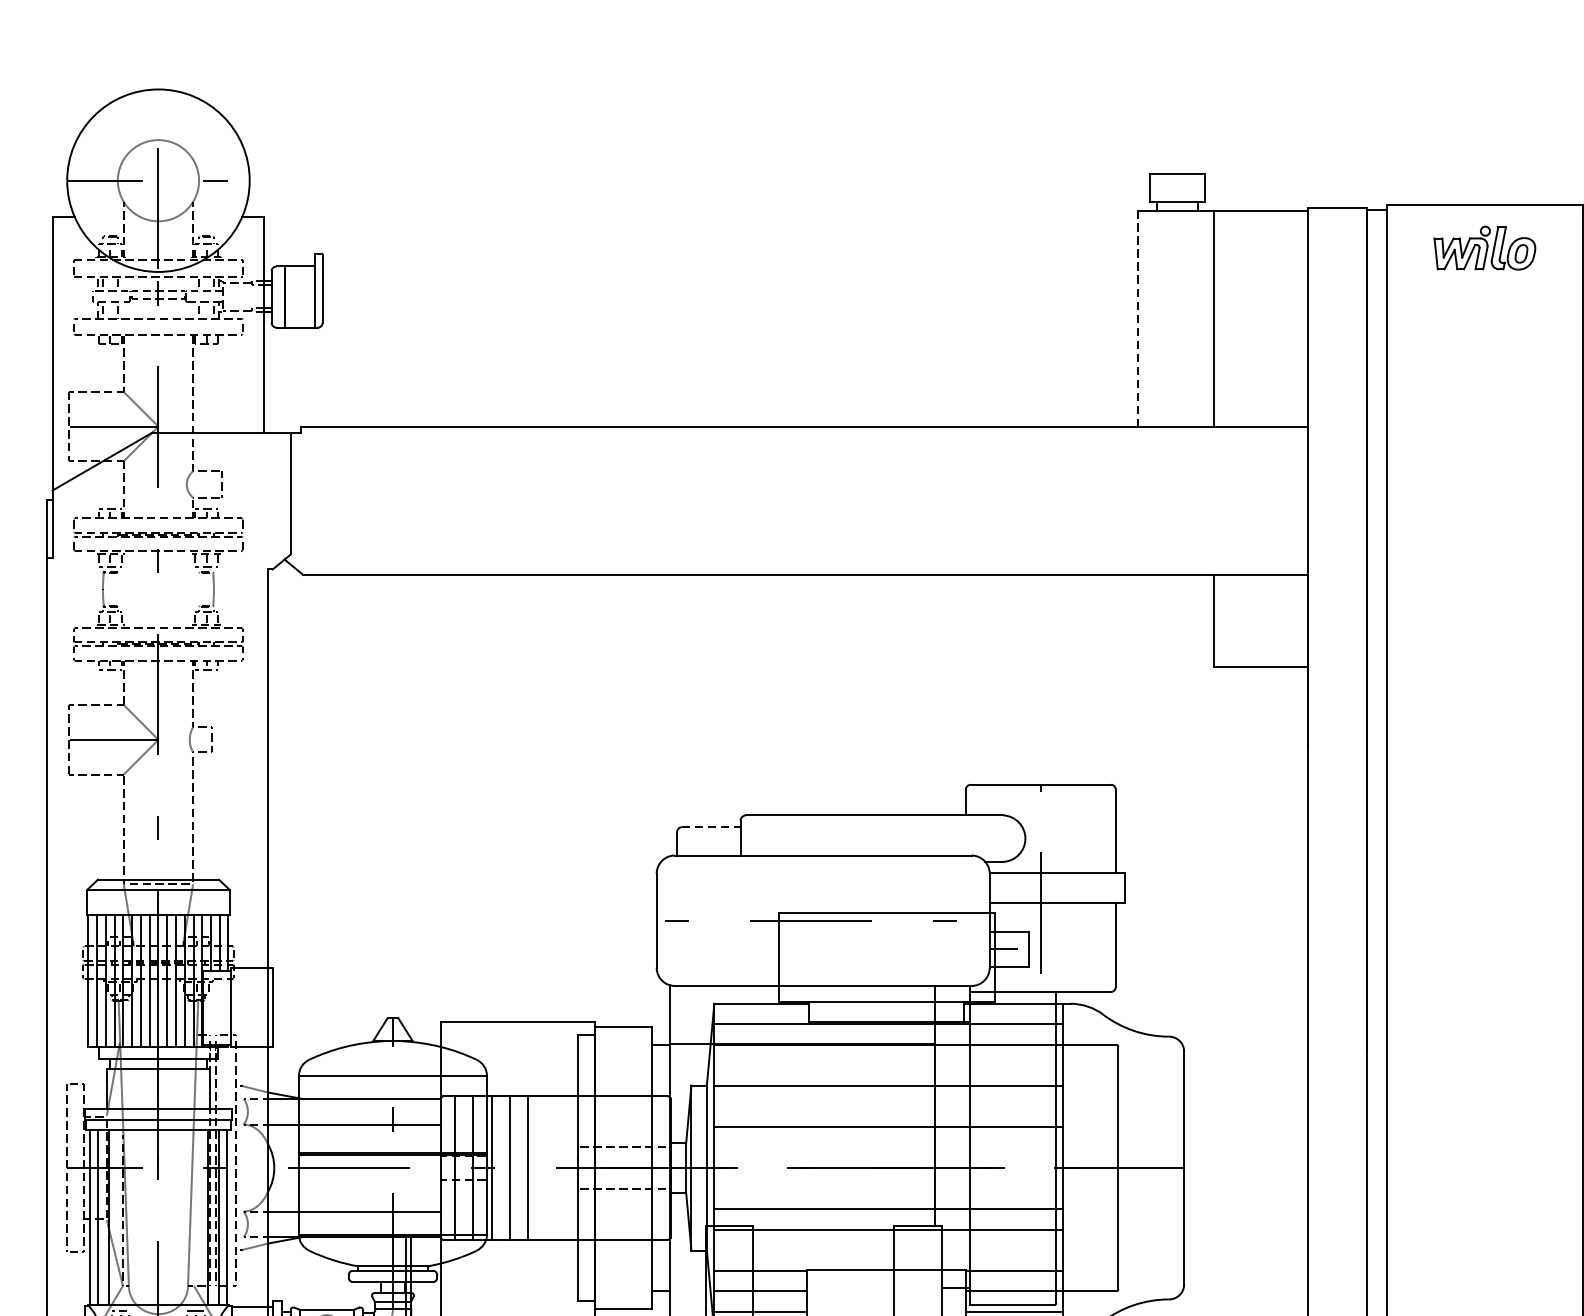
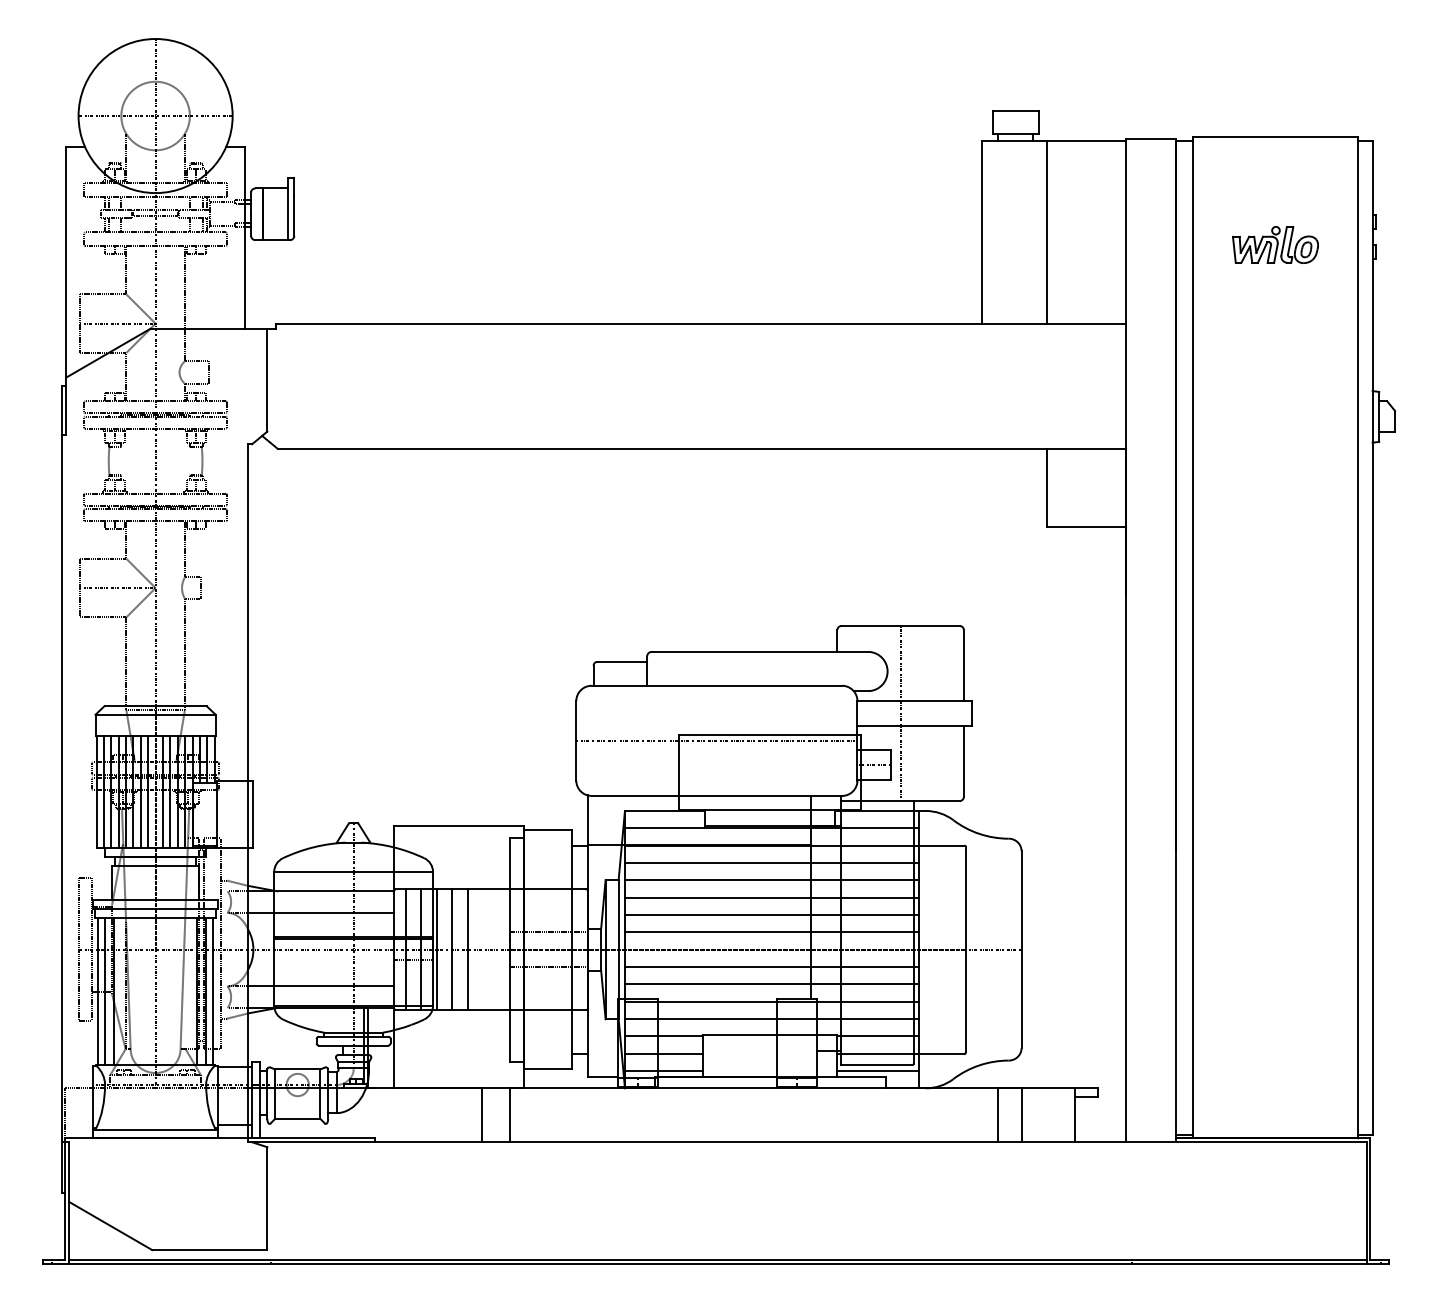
part: (1484, 247) -> (1275, 244), moved
line: (1137, 318) -> (982, 232), dashed -> solid
line: (711, 826) -> (622, 661), dashed -> solid
line: (887, 1064) -> (771, 862), added
line: (887, 1106) -> (771, 897), added
line: (887, 1147) -> (771, 932), added
line: (887, 1187) -> (771, 966), added
line: (887, 1249) -> (771, 1018), added

